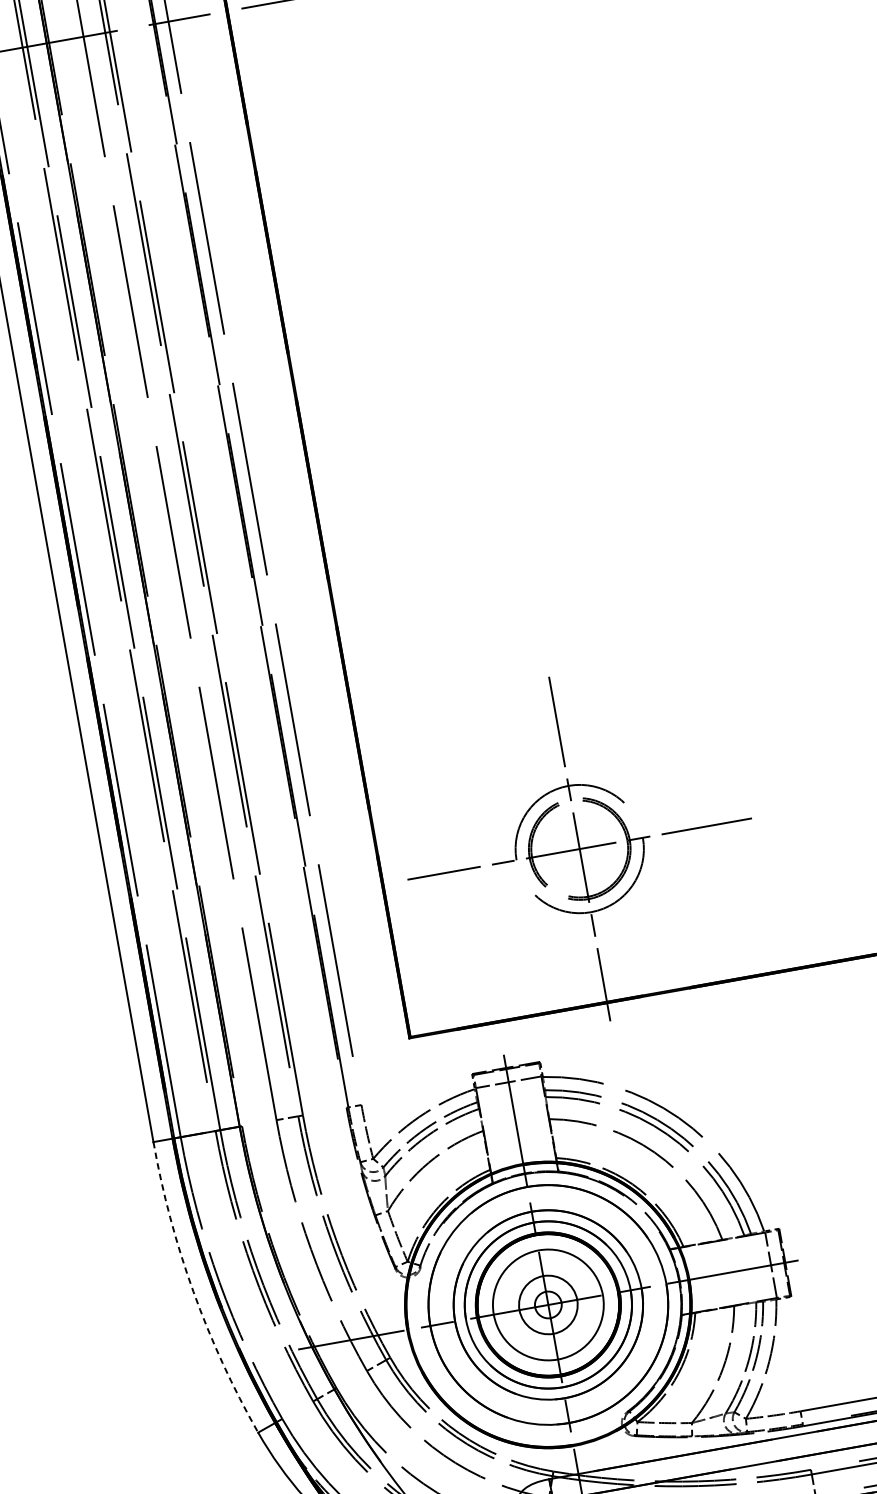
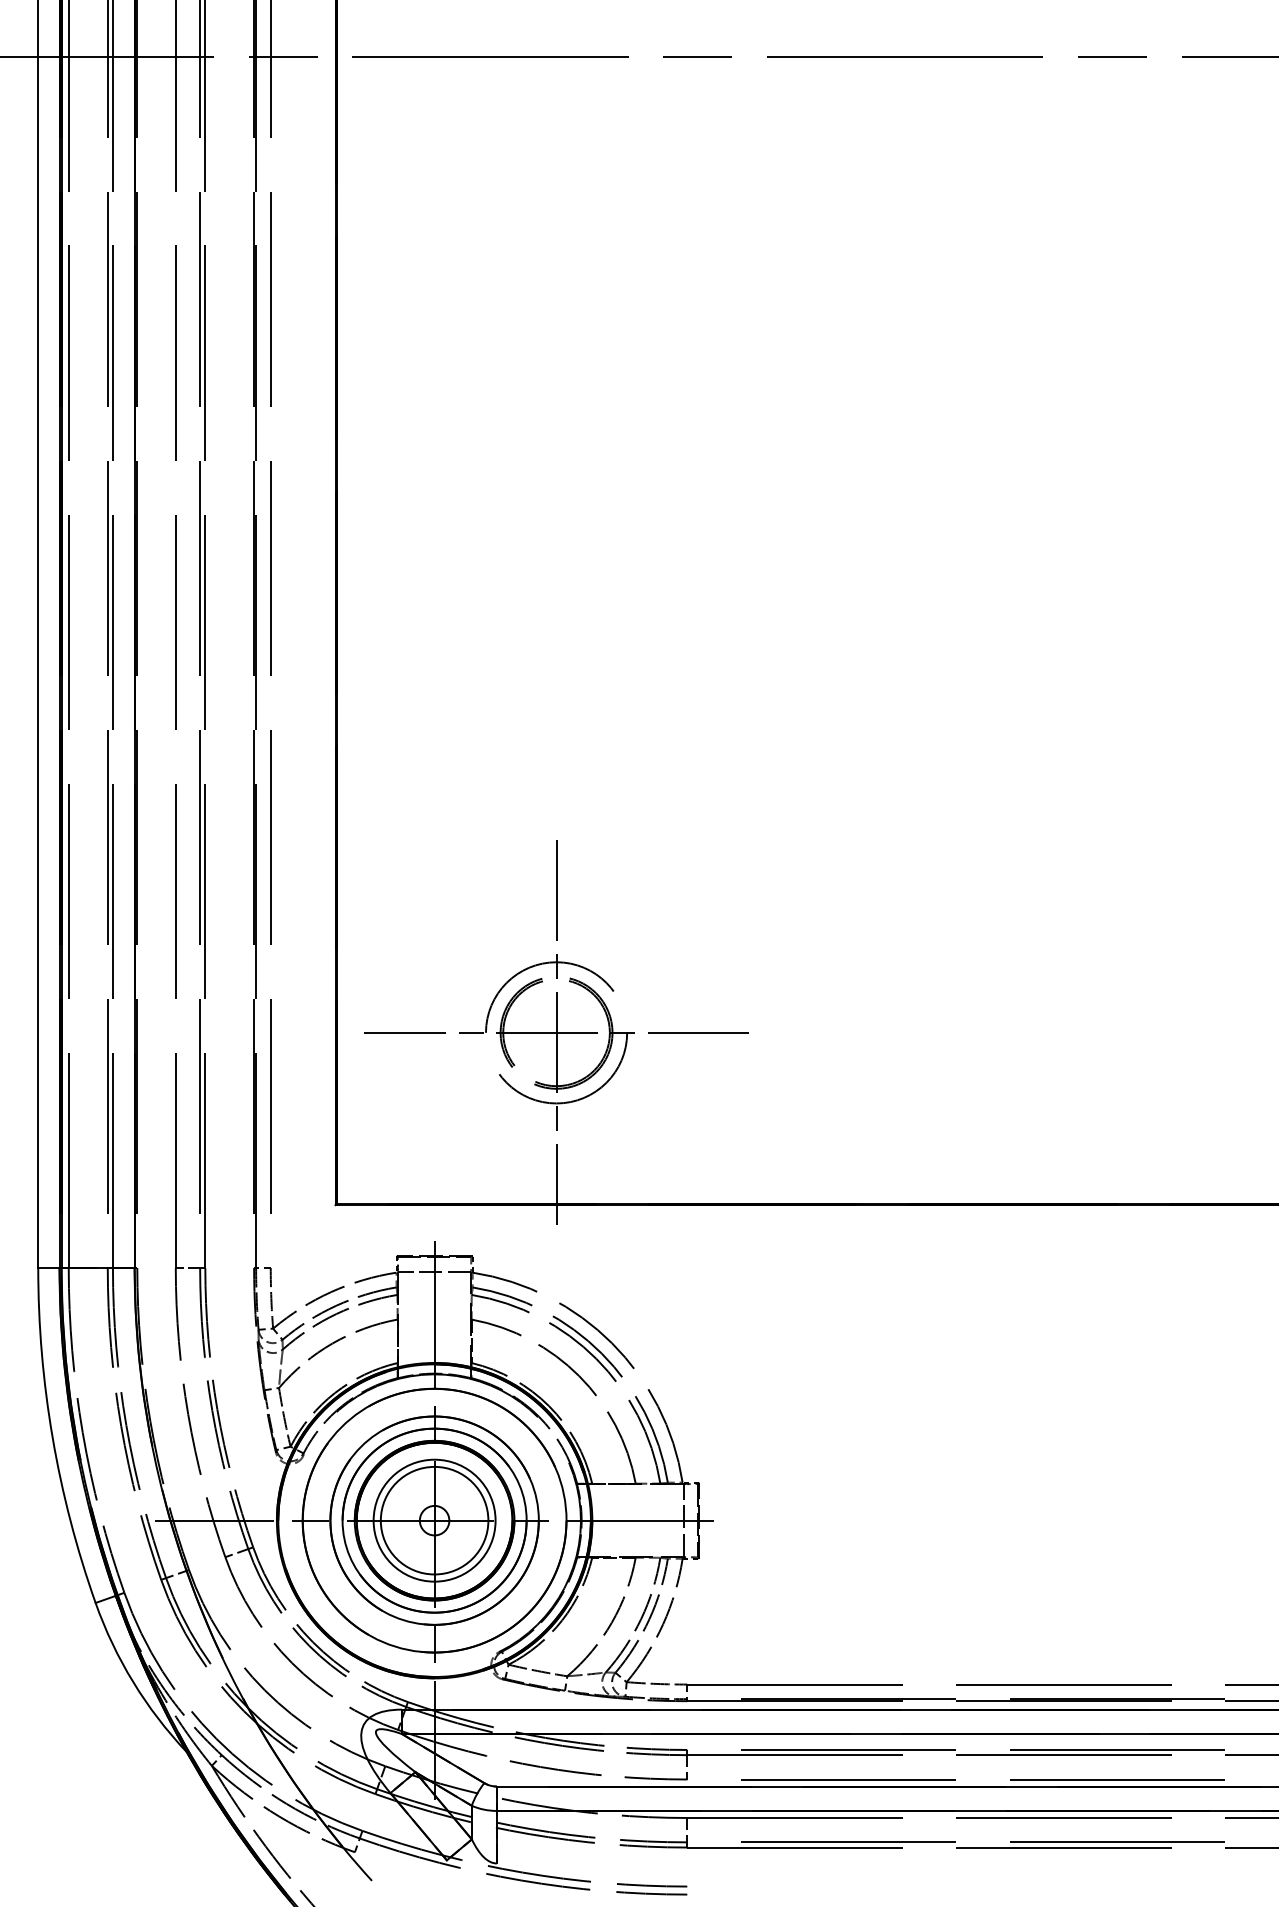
arc: (193, 1291) -> (52, 1437), dashed -> solid
circle: (548, 1304) -> (434, 1520), size x1.67

